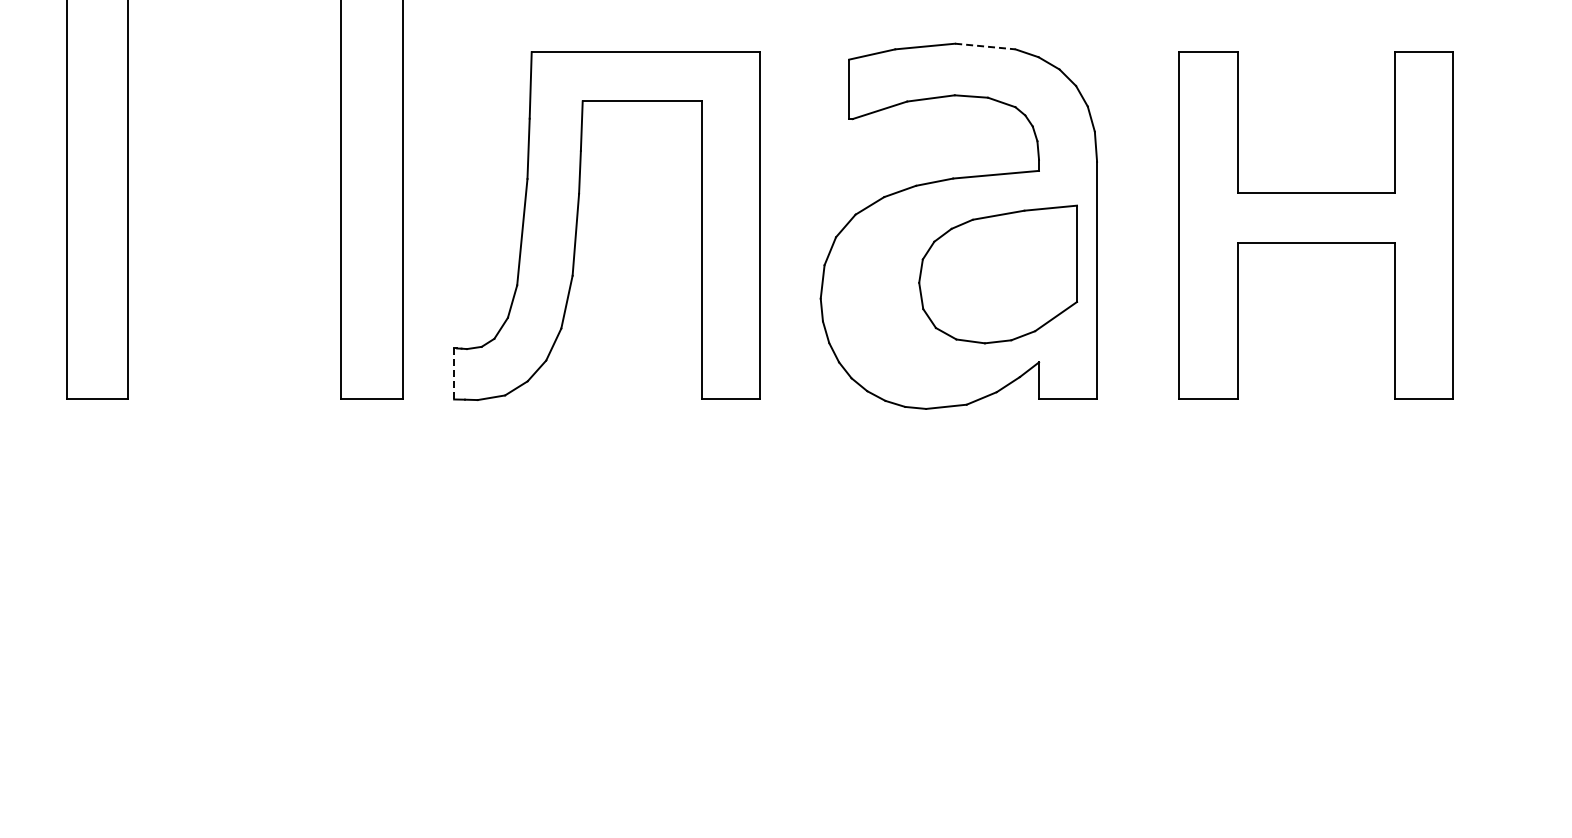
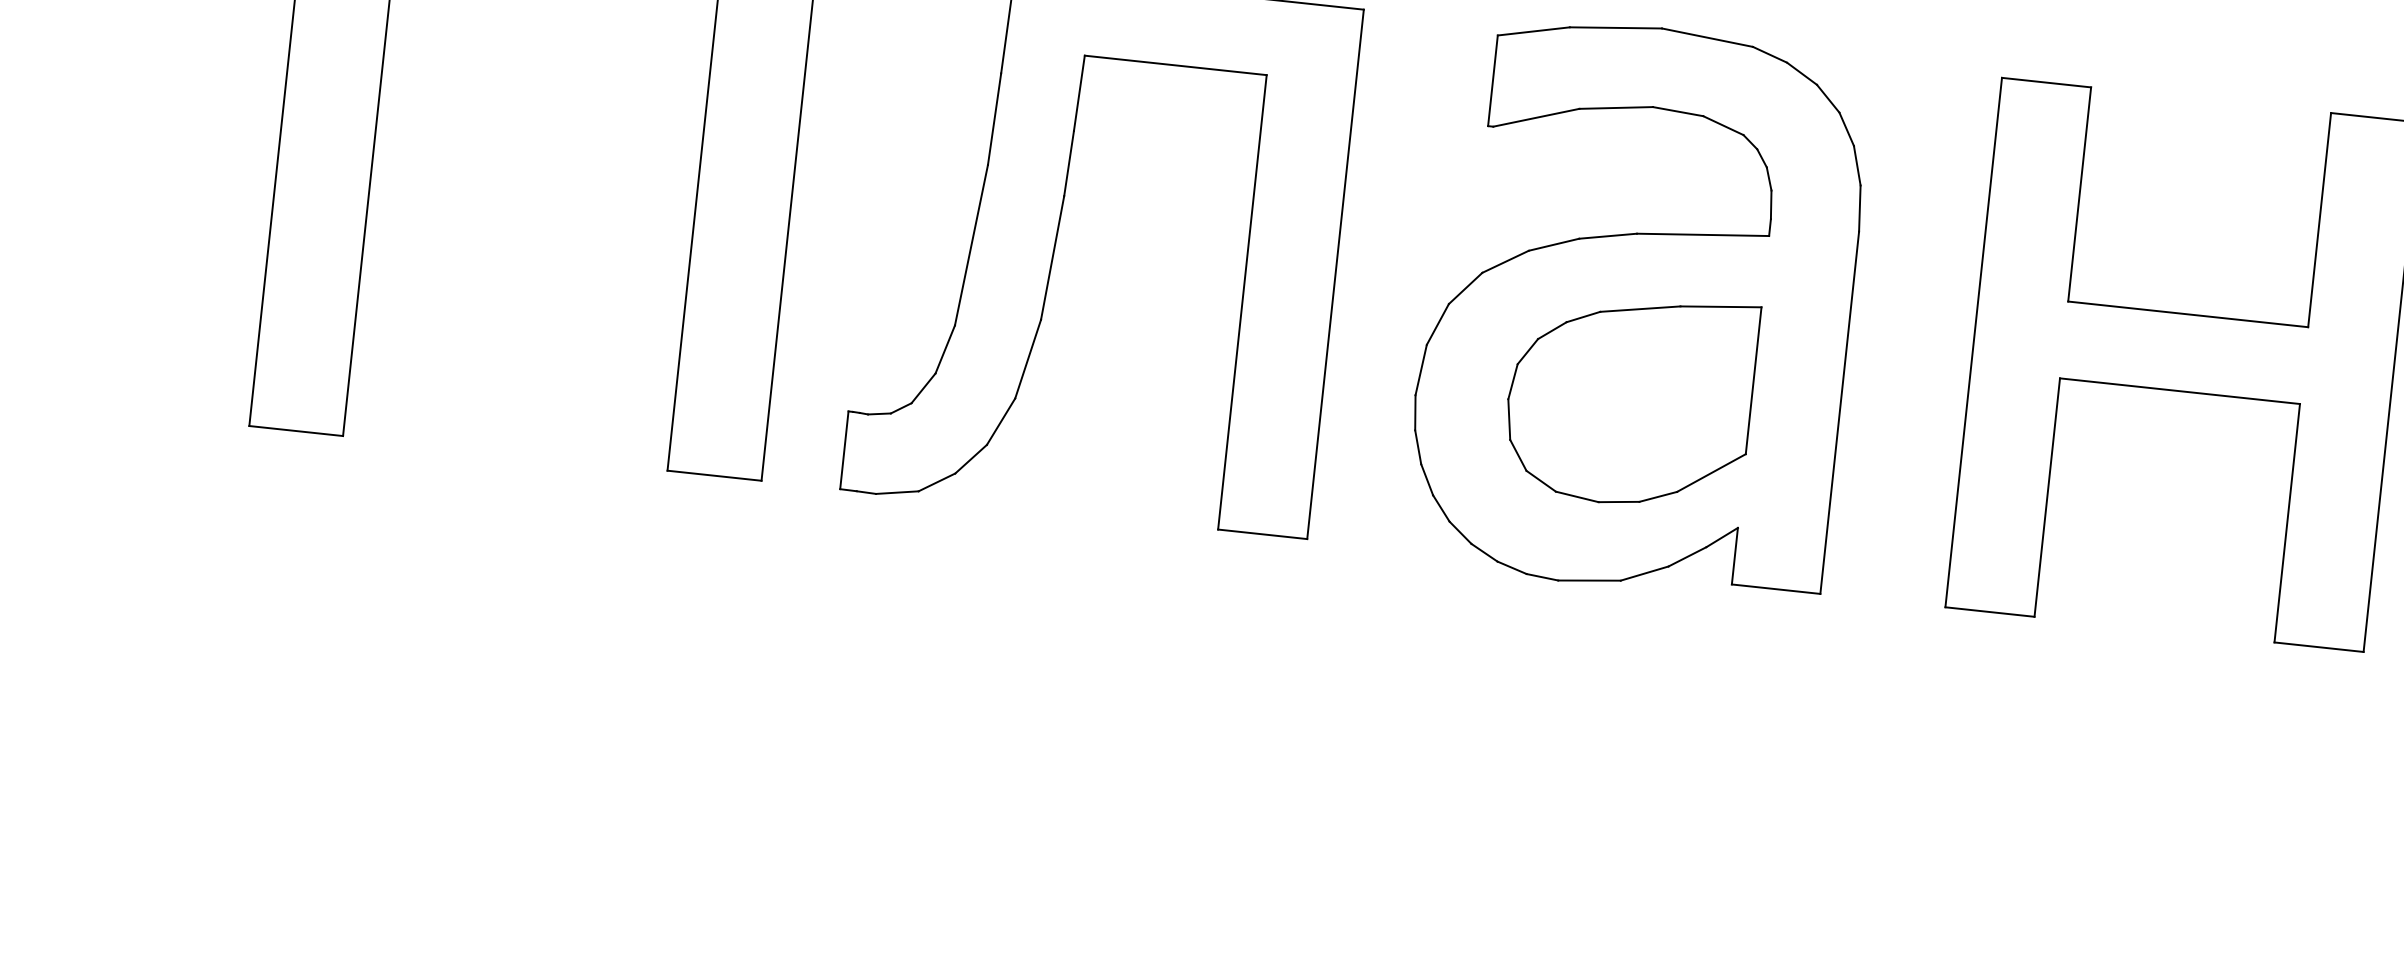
line: (985, 46) -> (1707, 37), dashed -> solid
part: (998, 274) -> (1630, 399), moved
line: (454, 373) -> (845, 449), dashed -> solid

